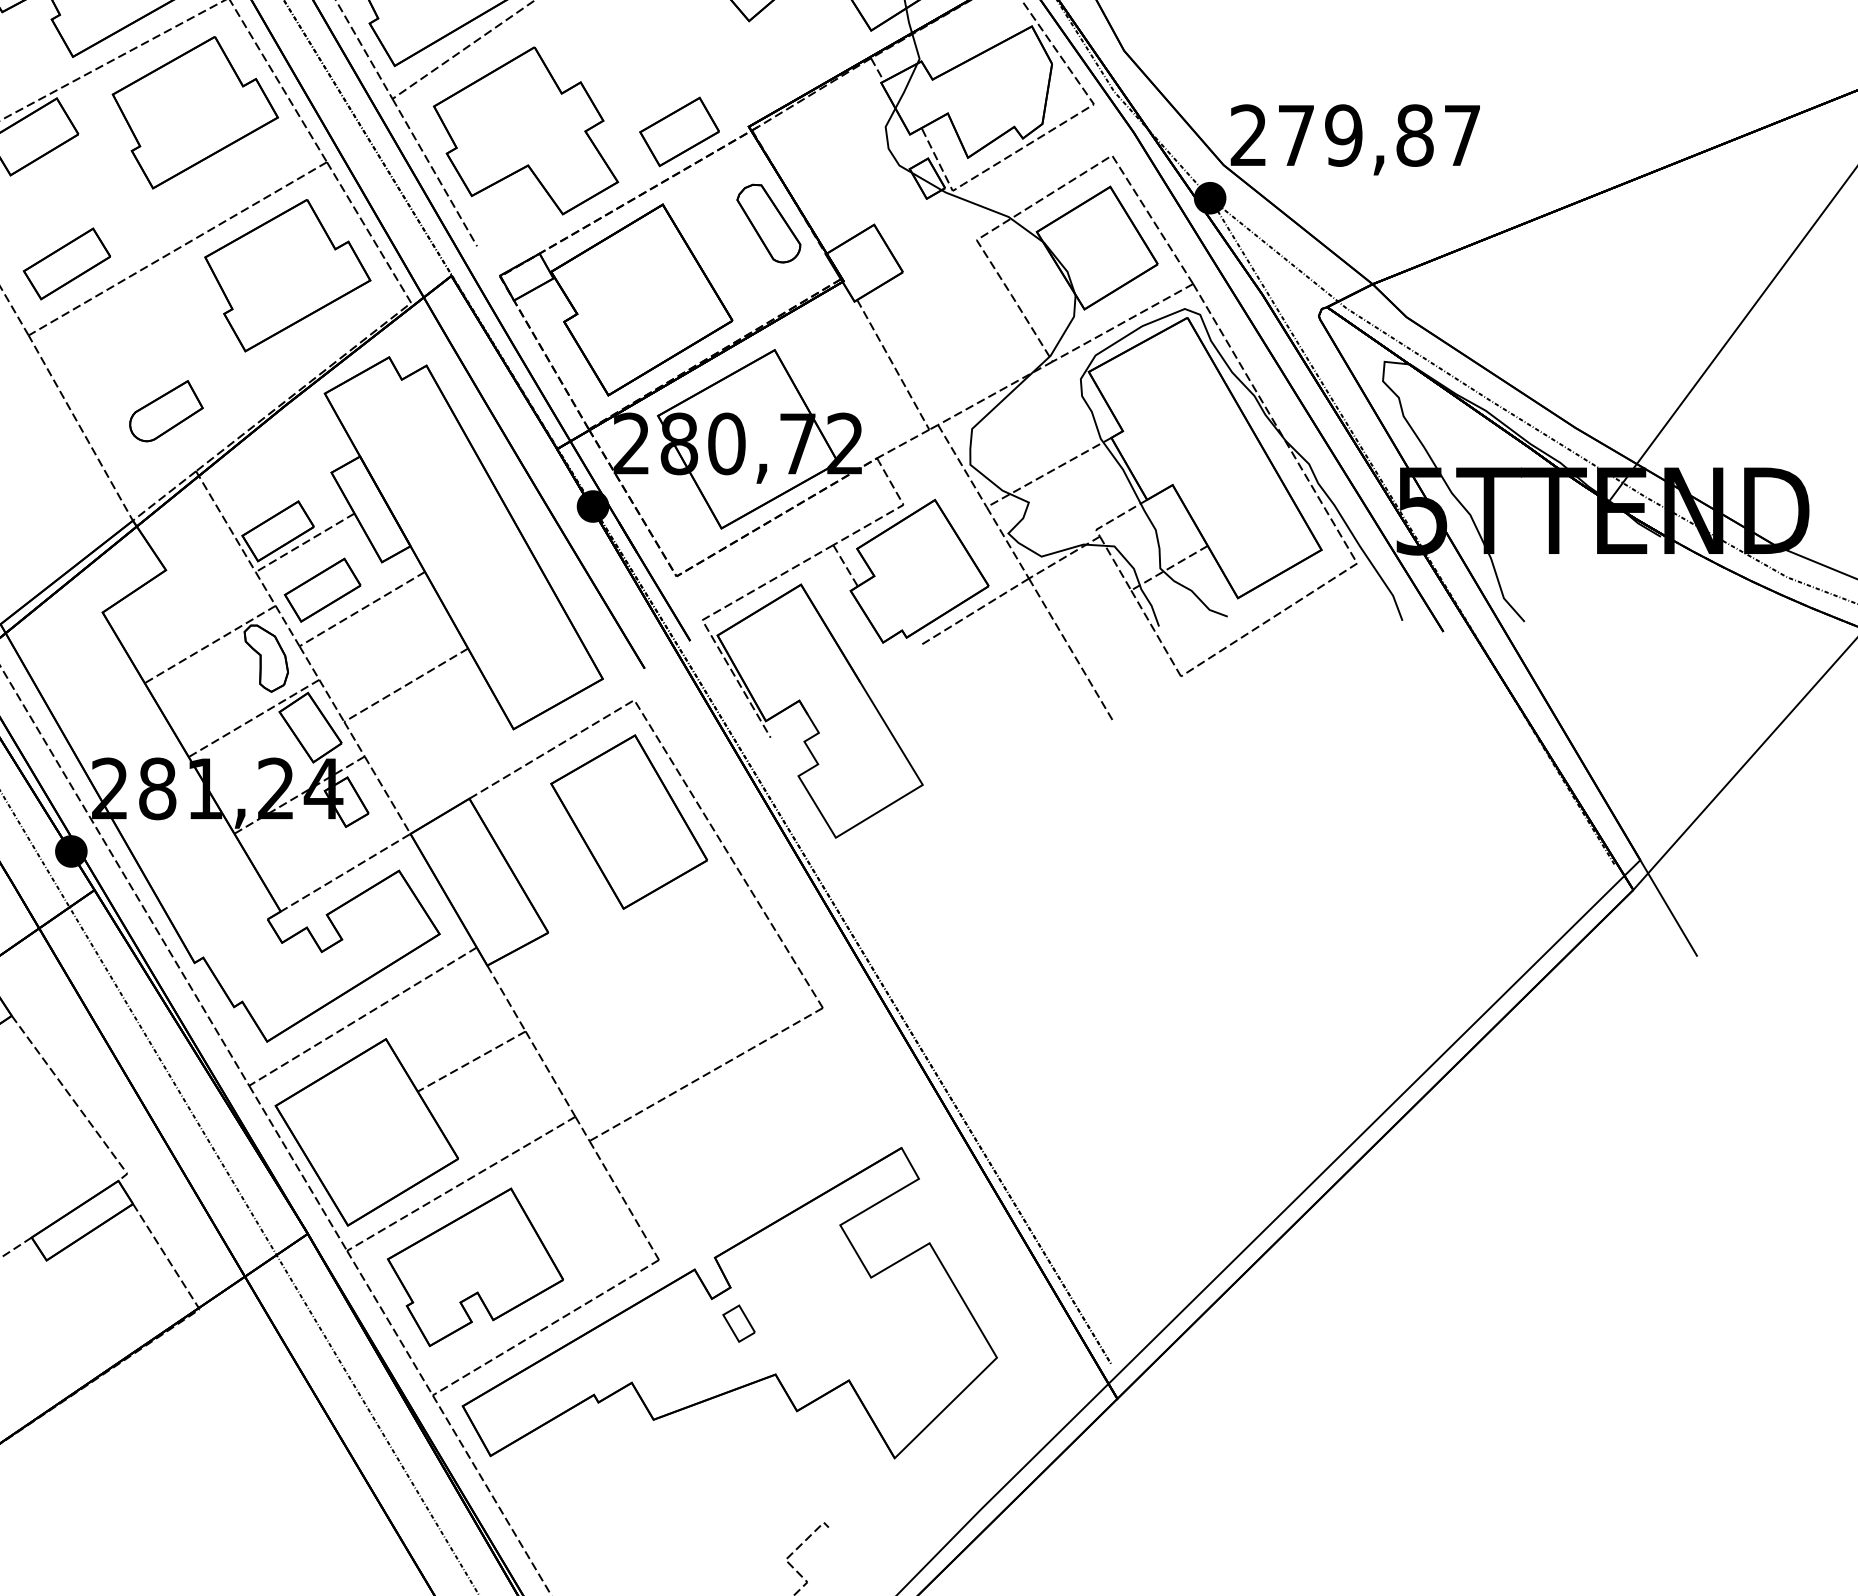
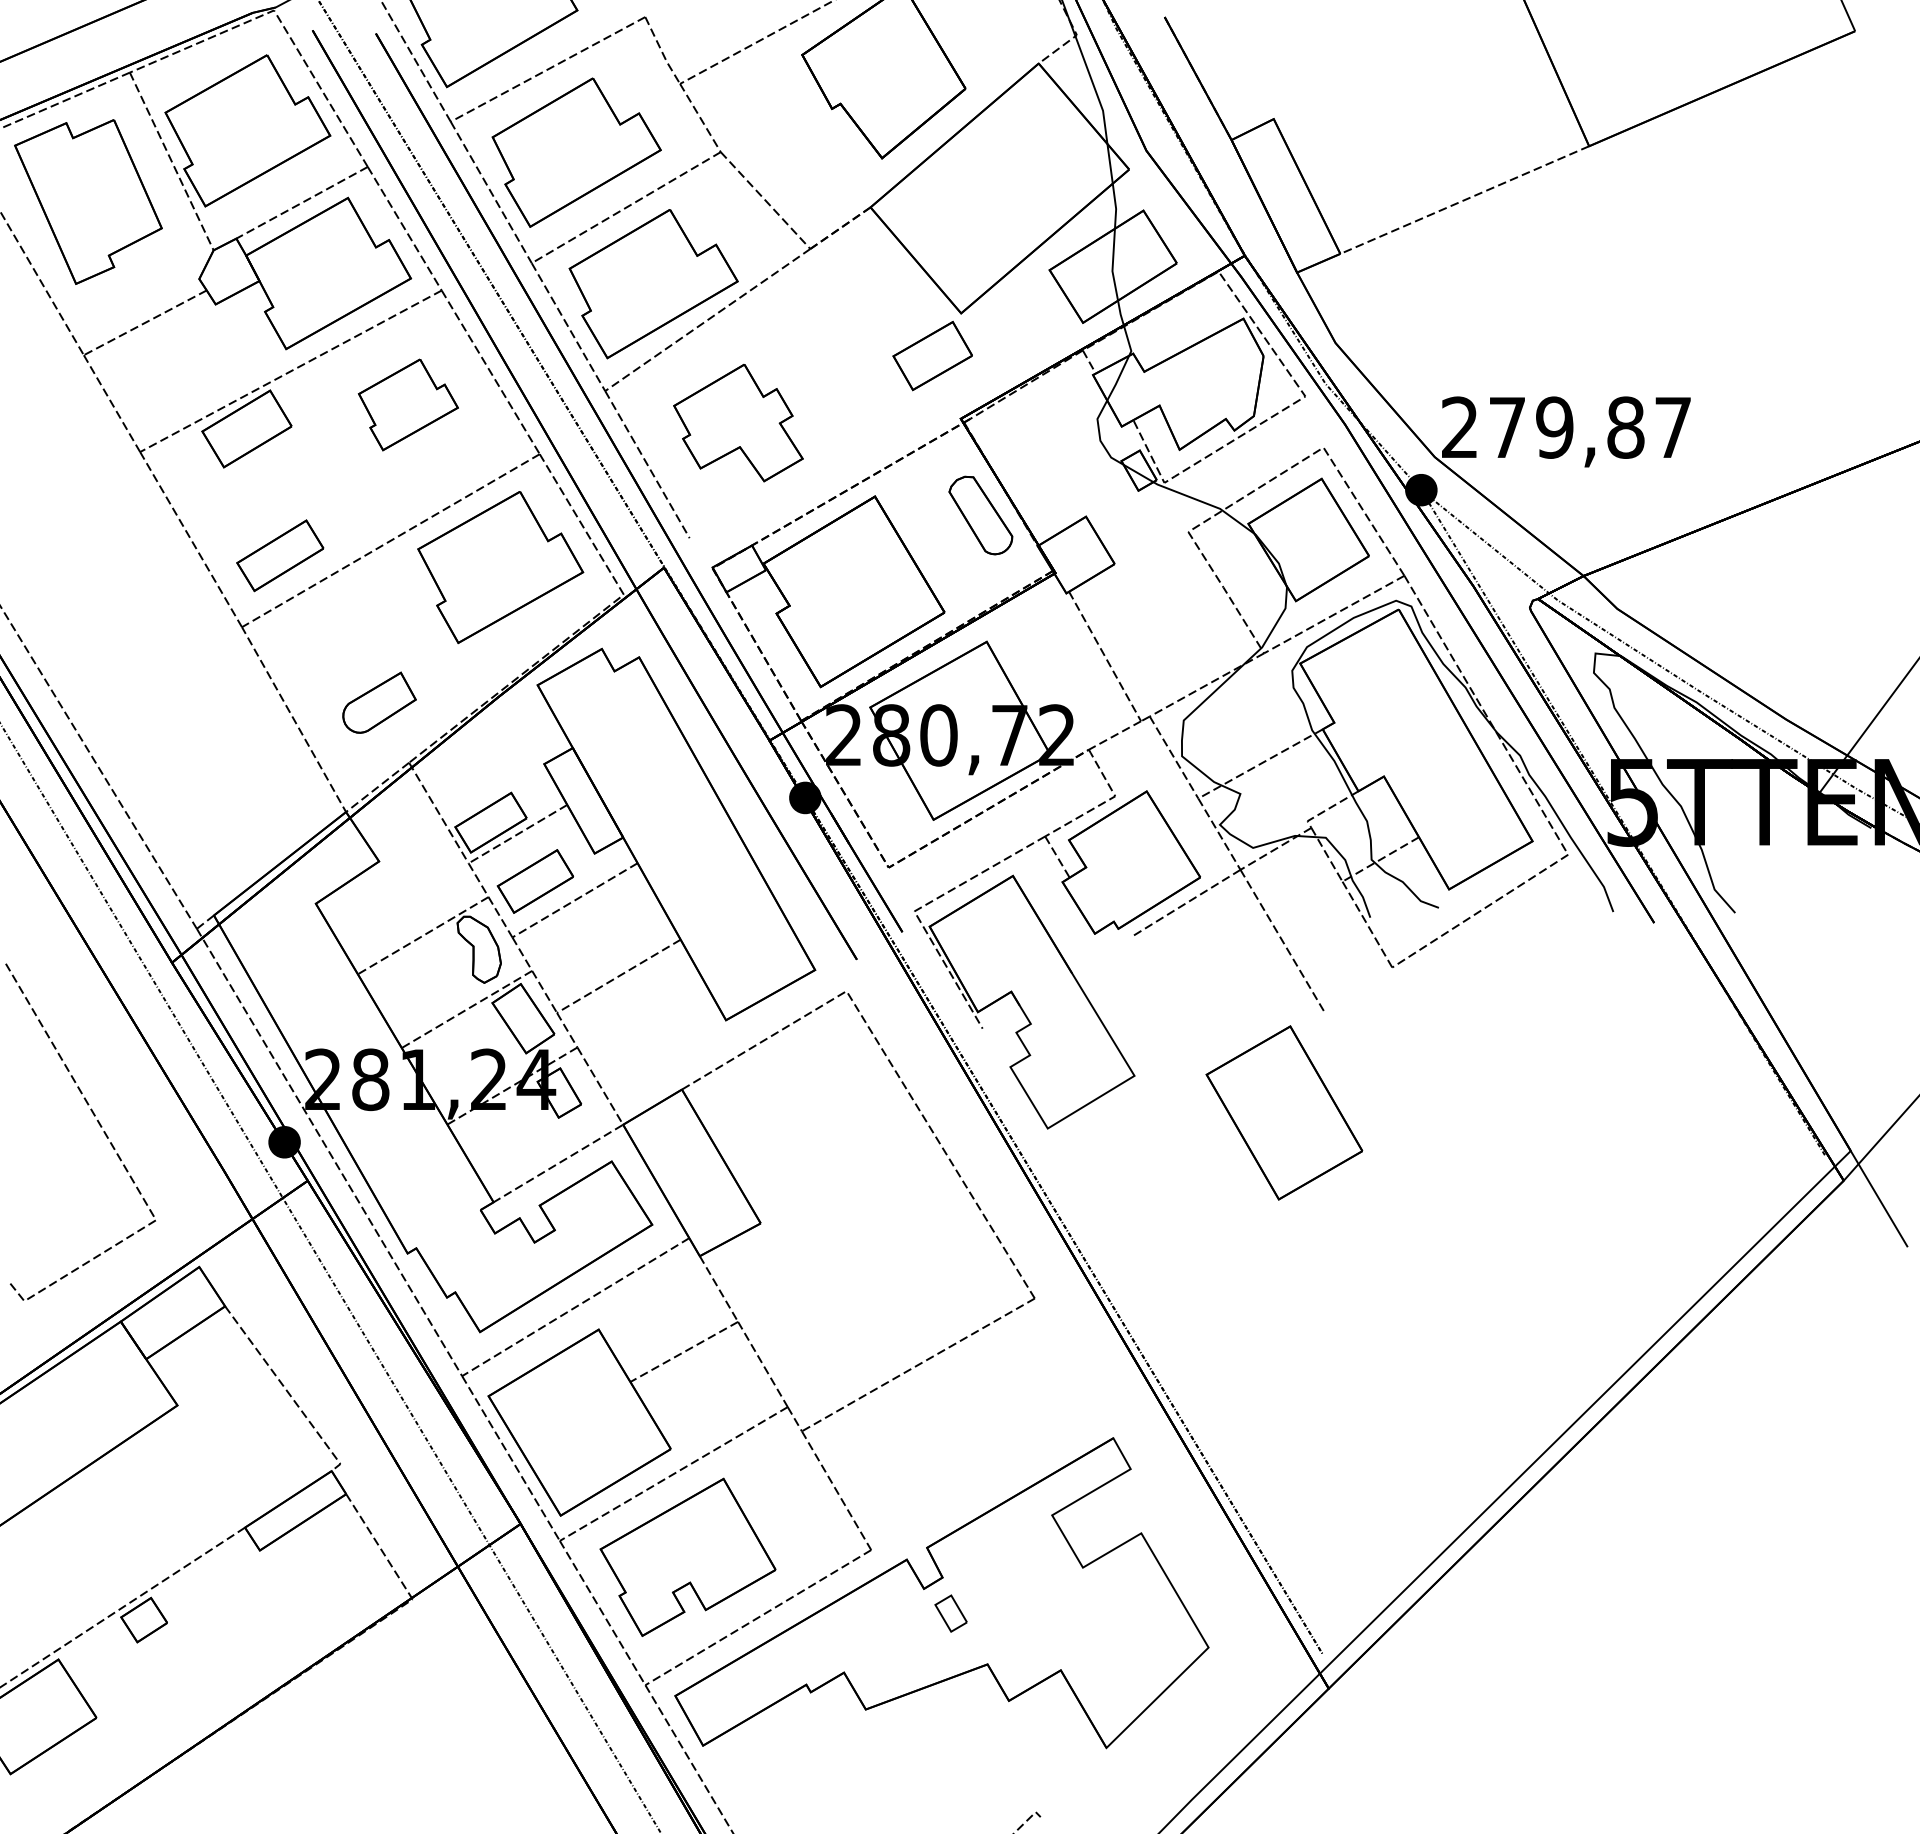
part: (195, 112) -> (408, 404), size x0.6
part: (526, 130) -> (738, 422), size x0.7
part: (679, 131) -> (932, 355), moved
part: (629, 821) -> (1284, 1112), moved

